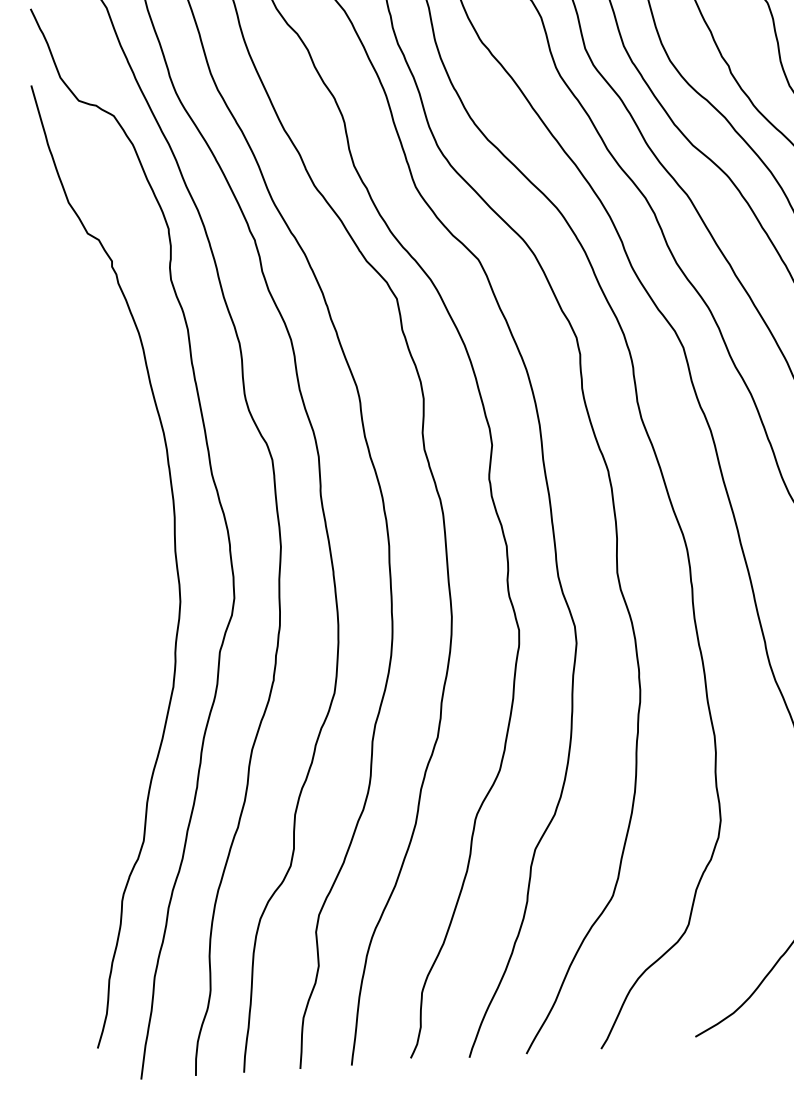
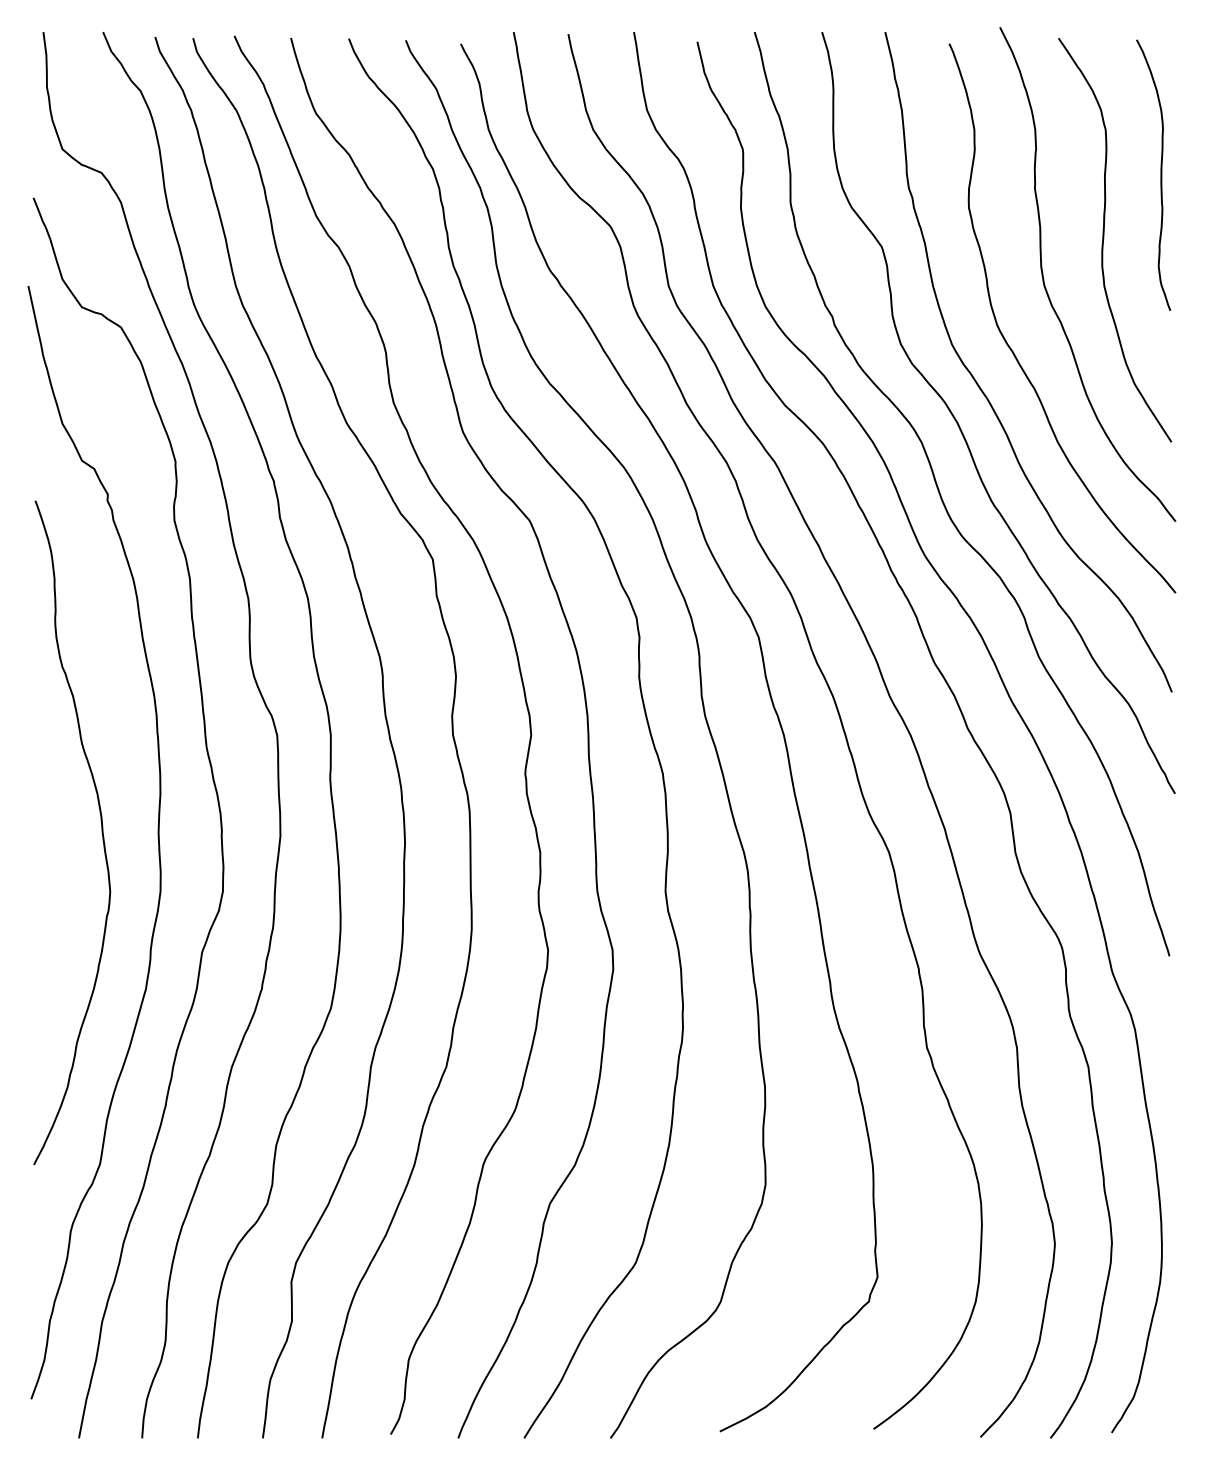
curve: (125, 554) -> (101, 832), added

